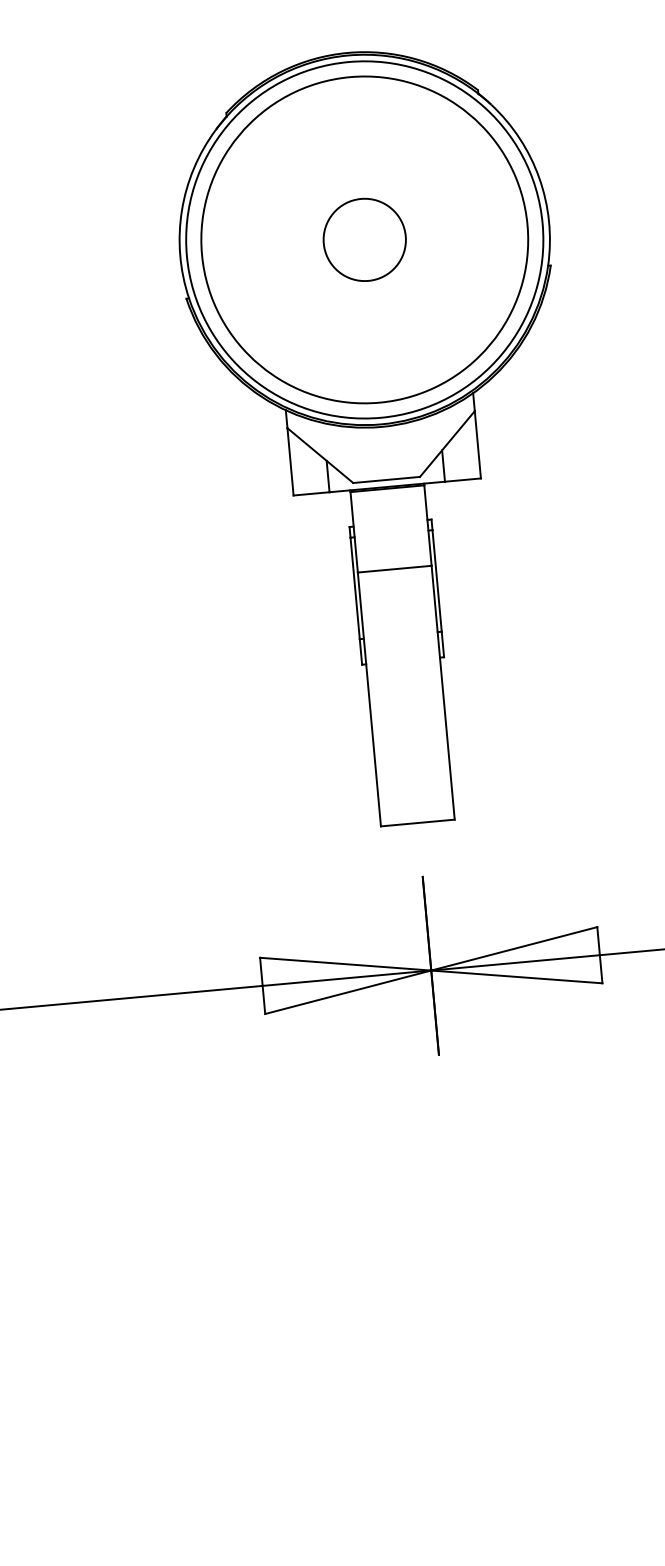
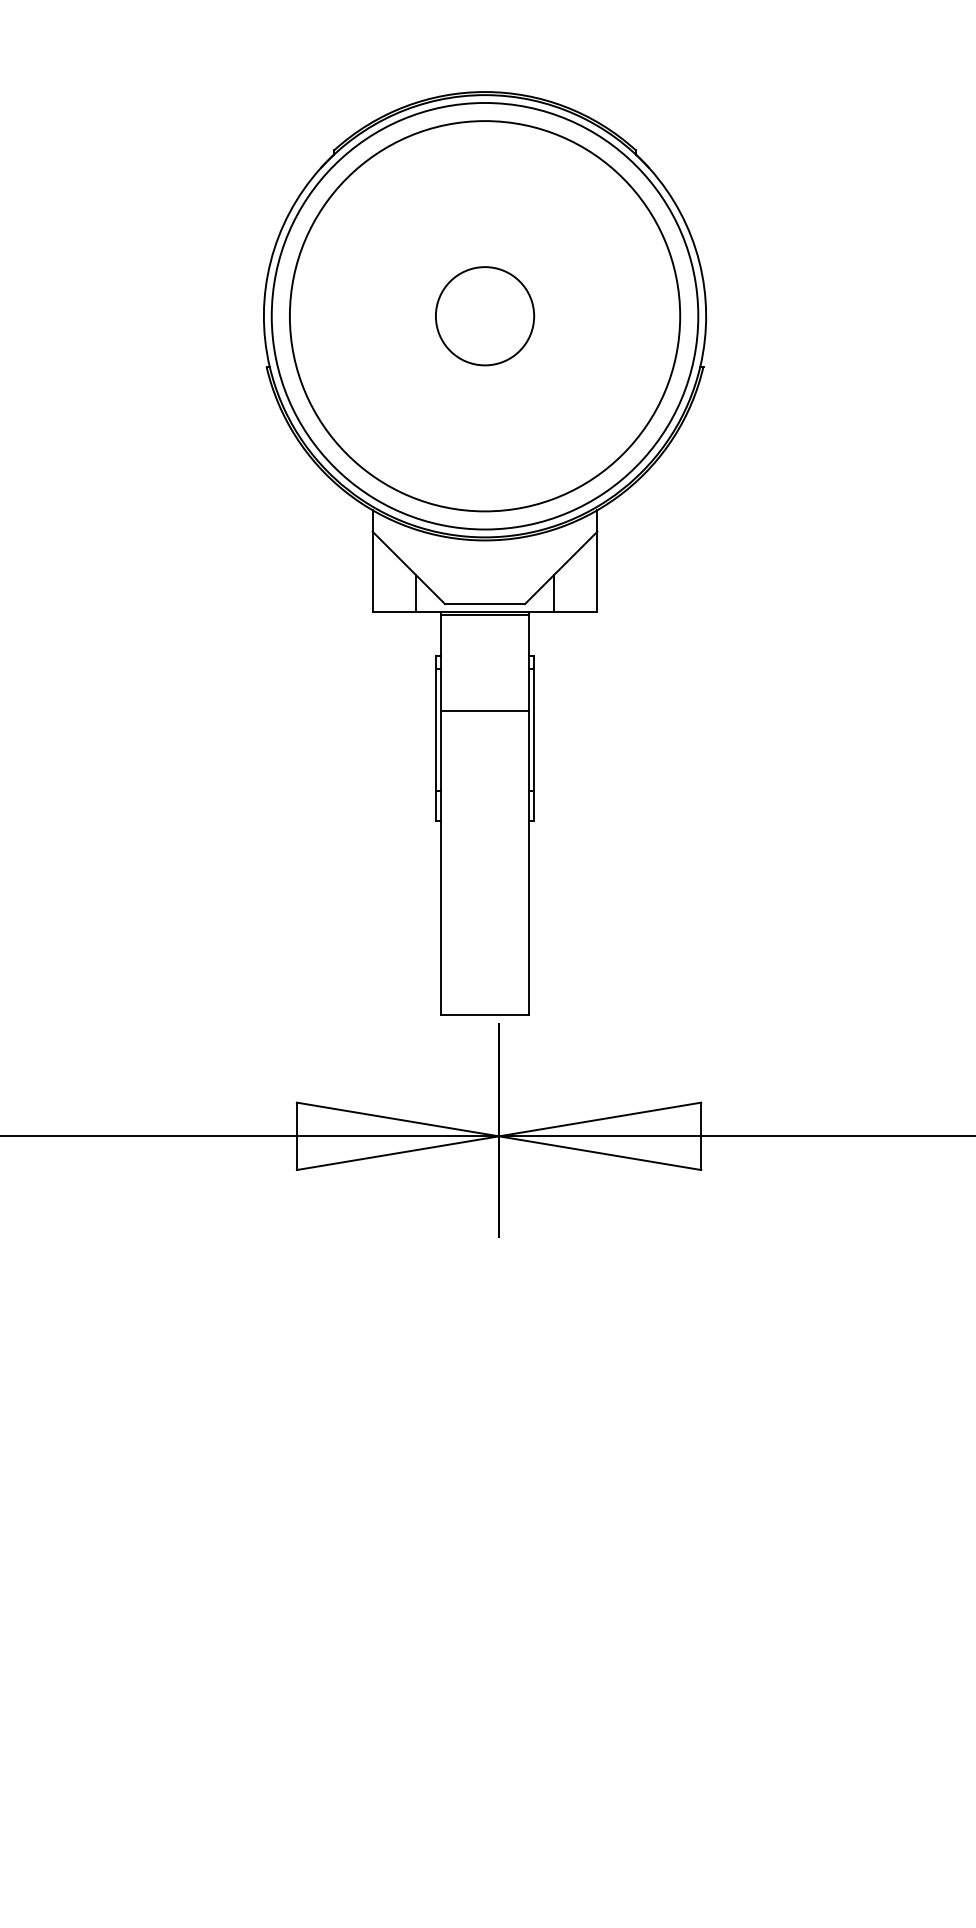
part: (383, 437) -> (485, 553), moved

